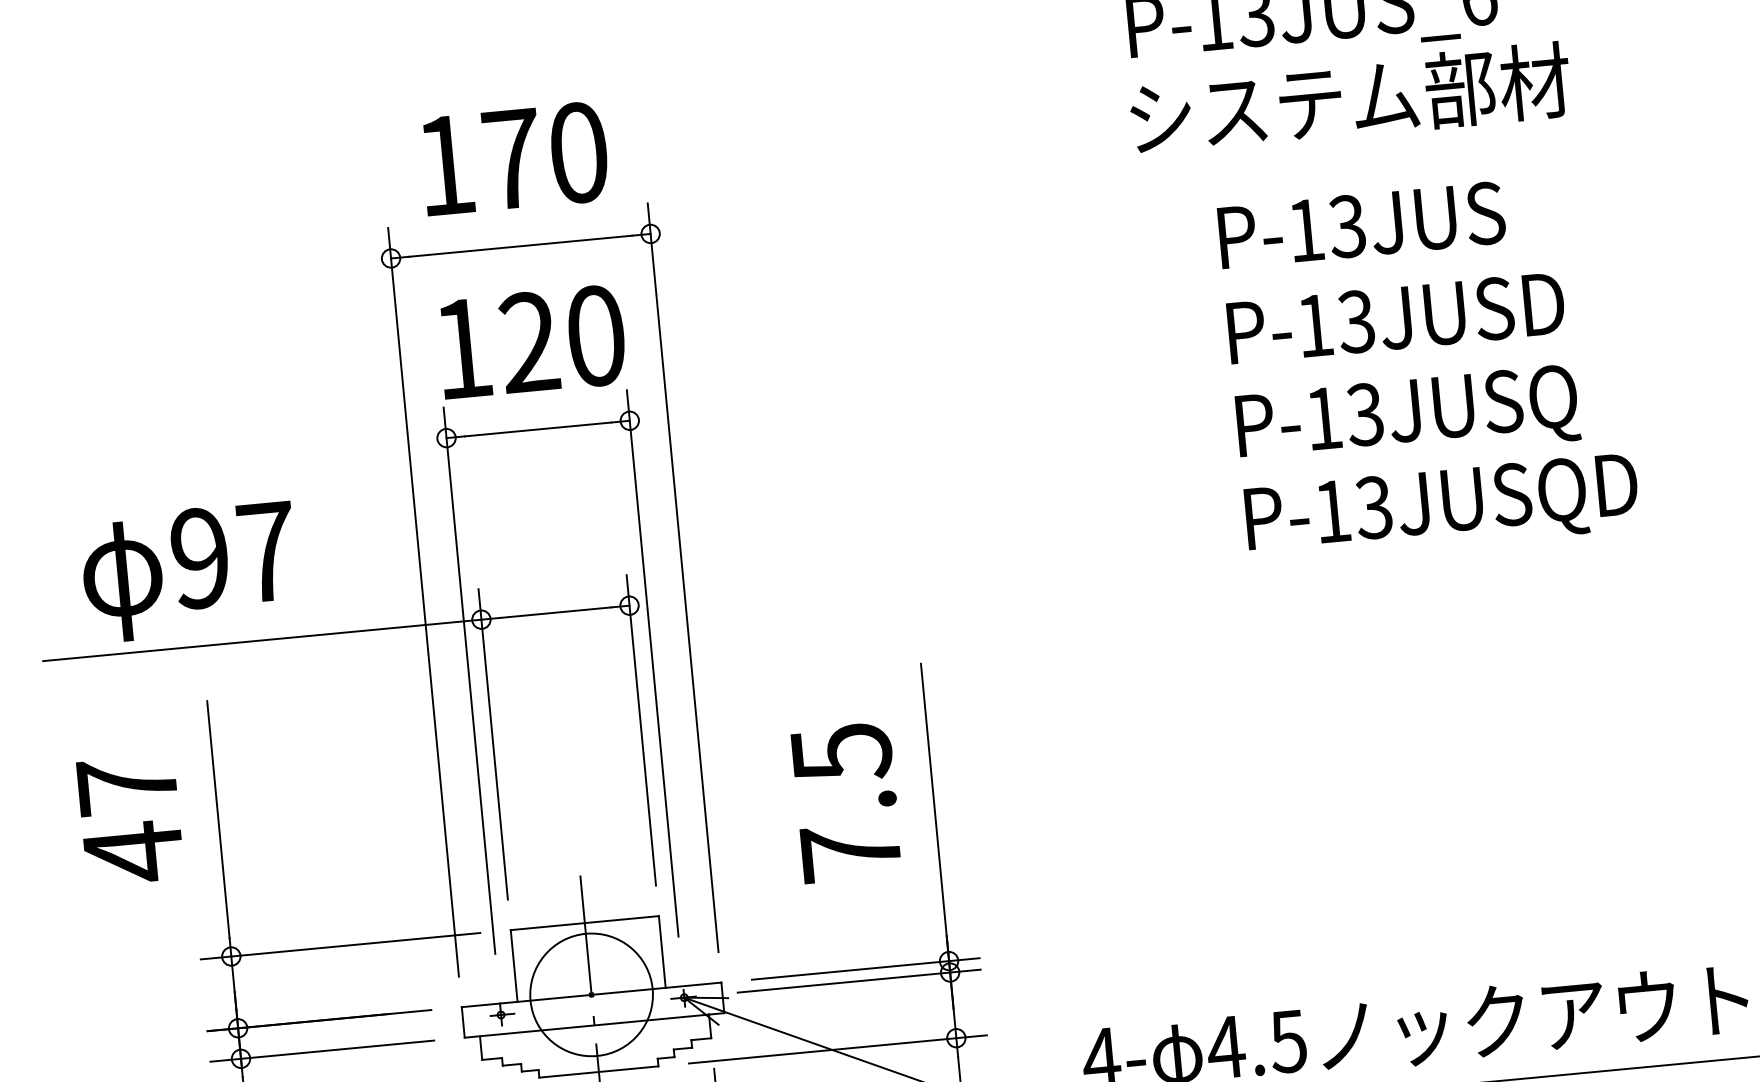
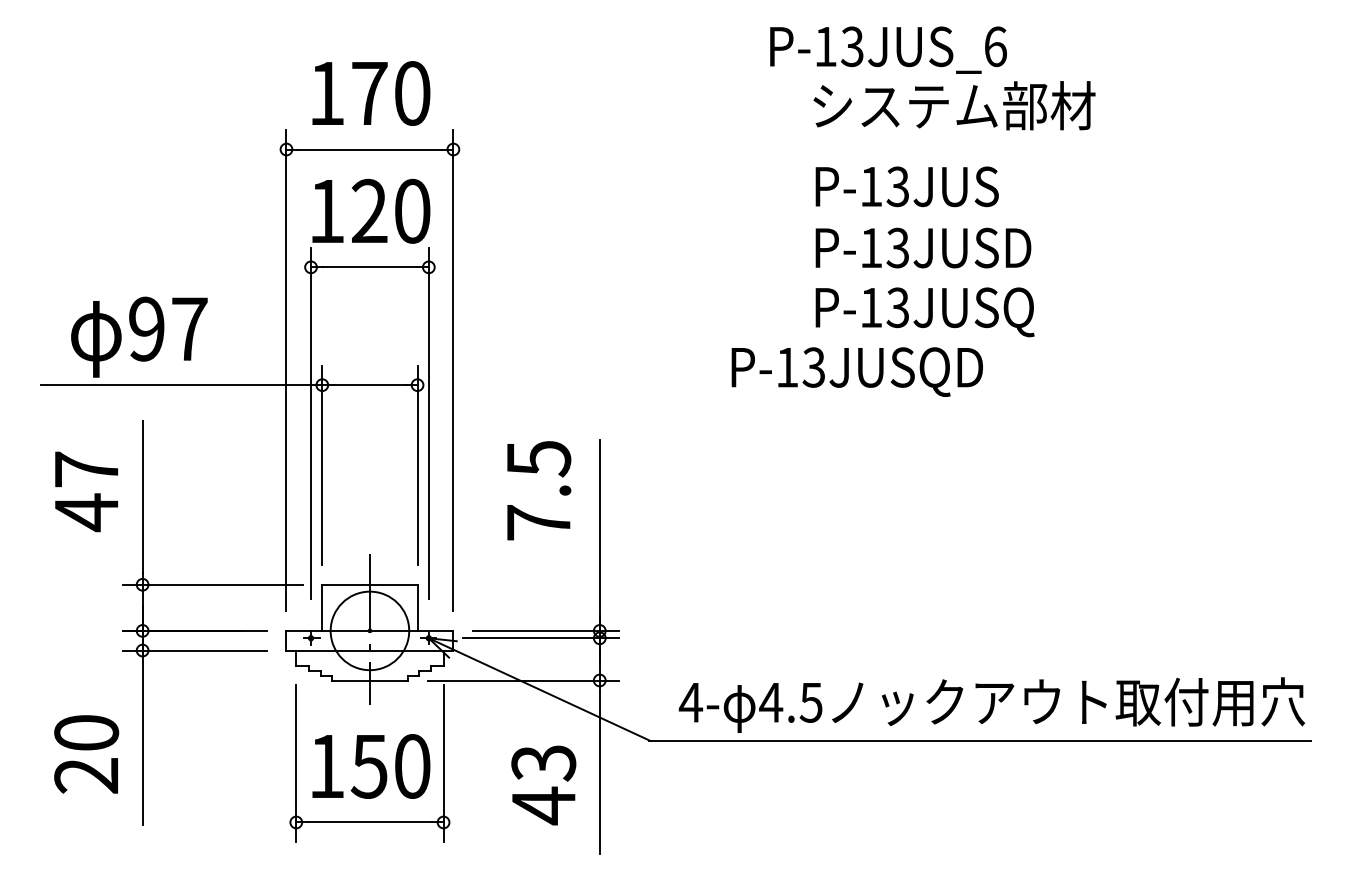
text: (1350, 98) -> (954, 105), moved
text: (1440, 507) -> (856, 371), moved
text: (847, 802) -> (539, 490), moved

